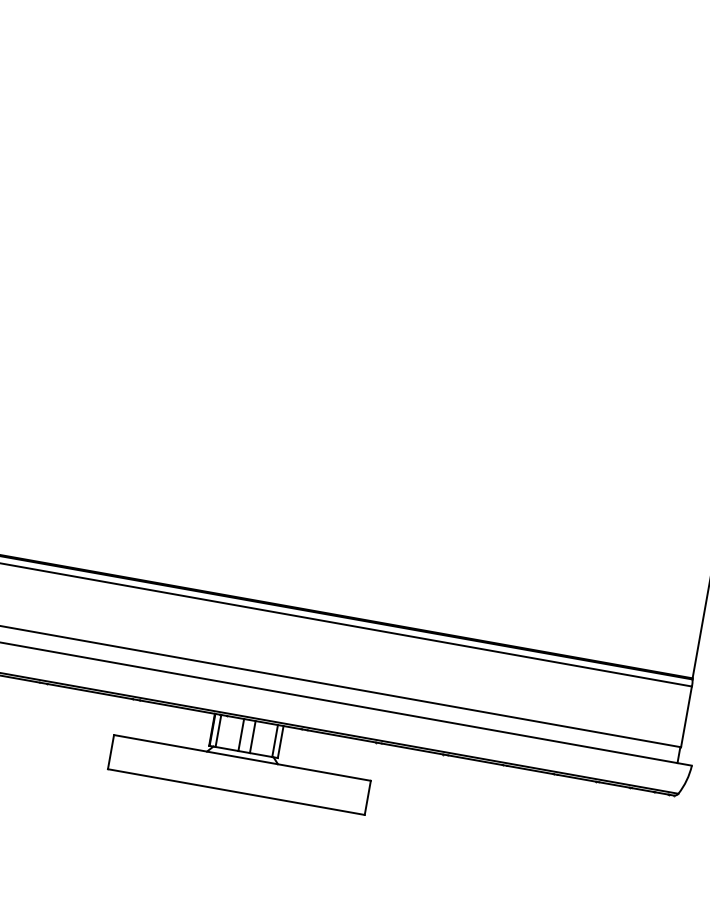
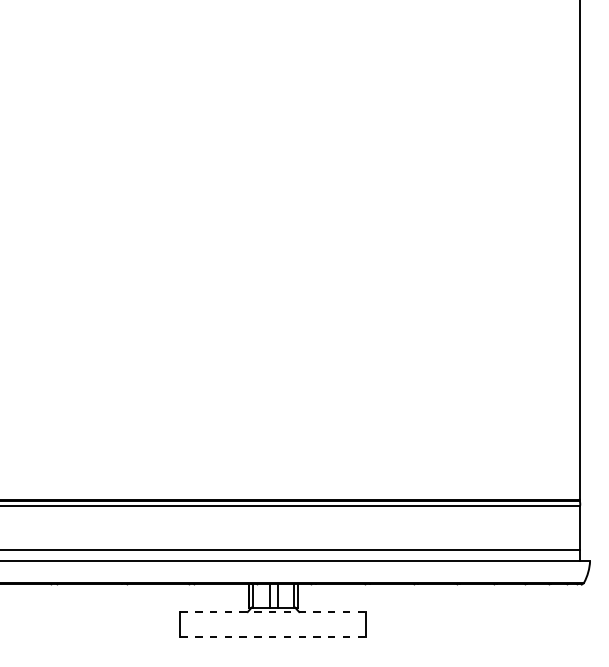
line: (242, 758) -> (273, 612), solid -> dashed
line: (236, 791) -> (273, 636), solid -> dashed

